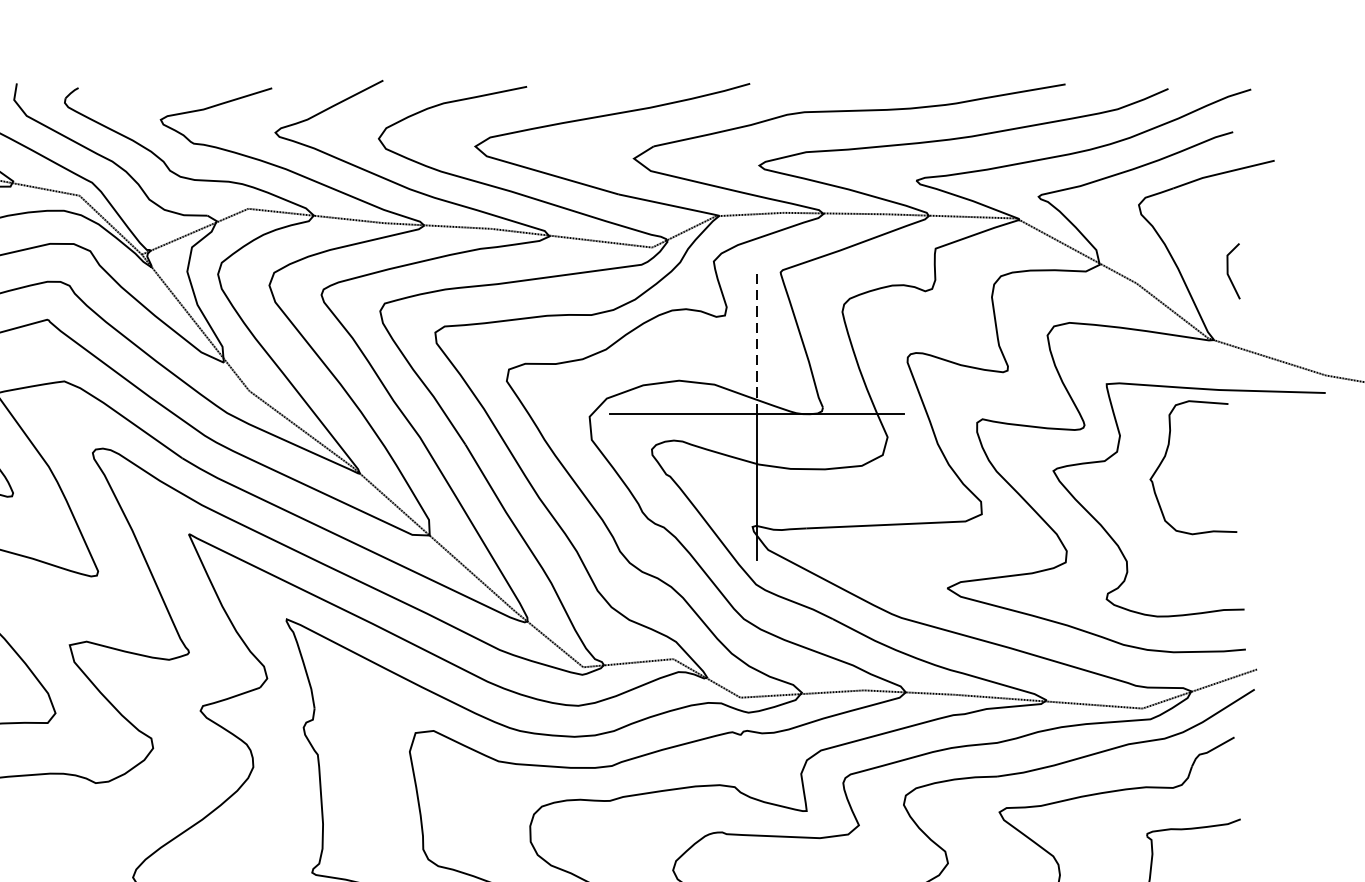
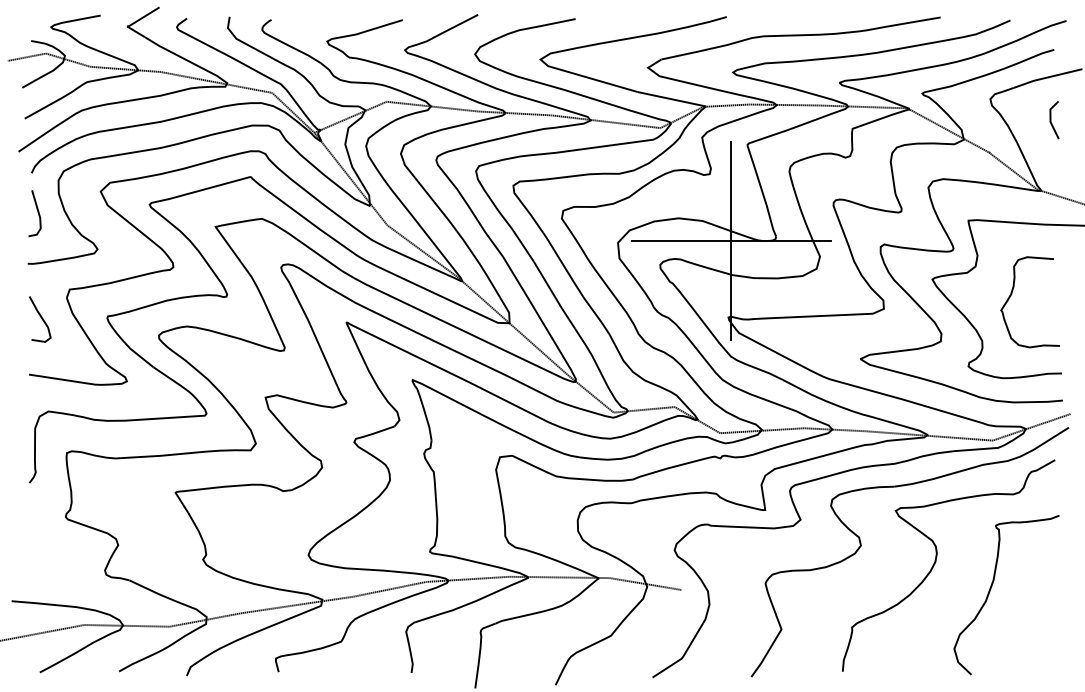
line: (1229, 271) -> (1051, 120), moved
line: (757, 341) -> (731, 191), dashed -> solid
curve: (1167, 456) -> (1012, 294), moved

